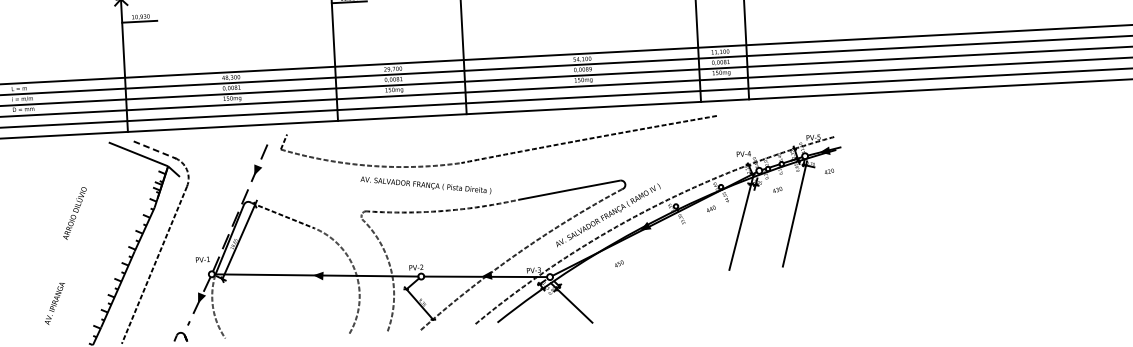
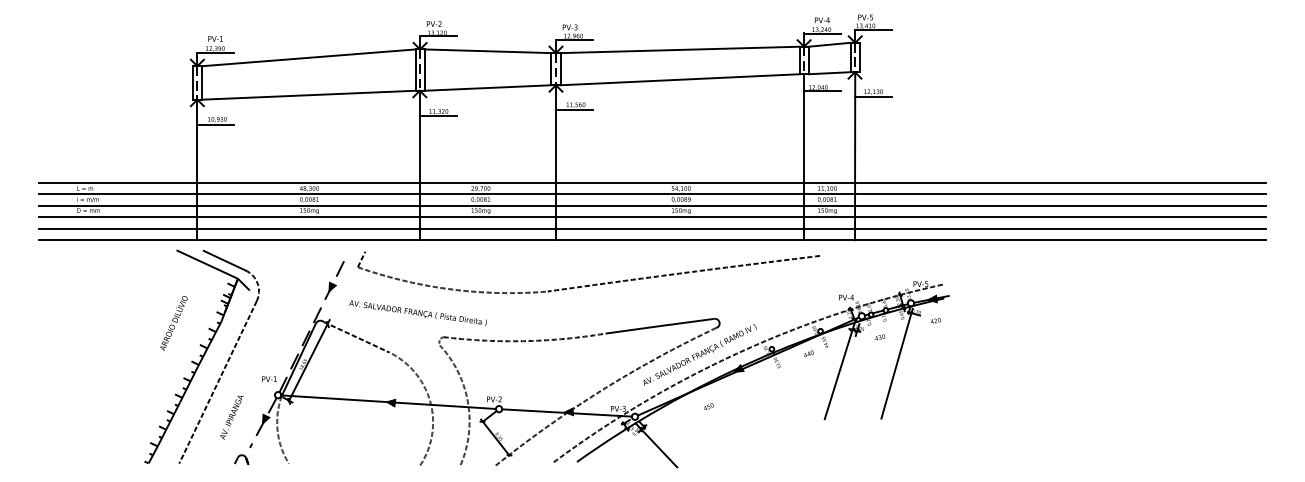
line: (155, 150) -> (225, 261), dashed -> solid
text: (425, 185) -> (417, 313), moved
text: (74, 213) -> (173, 323), moved
text: (54, 303) -> (231, 417), moved

